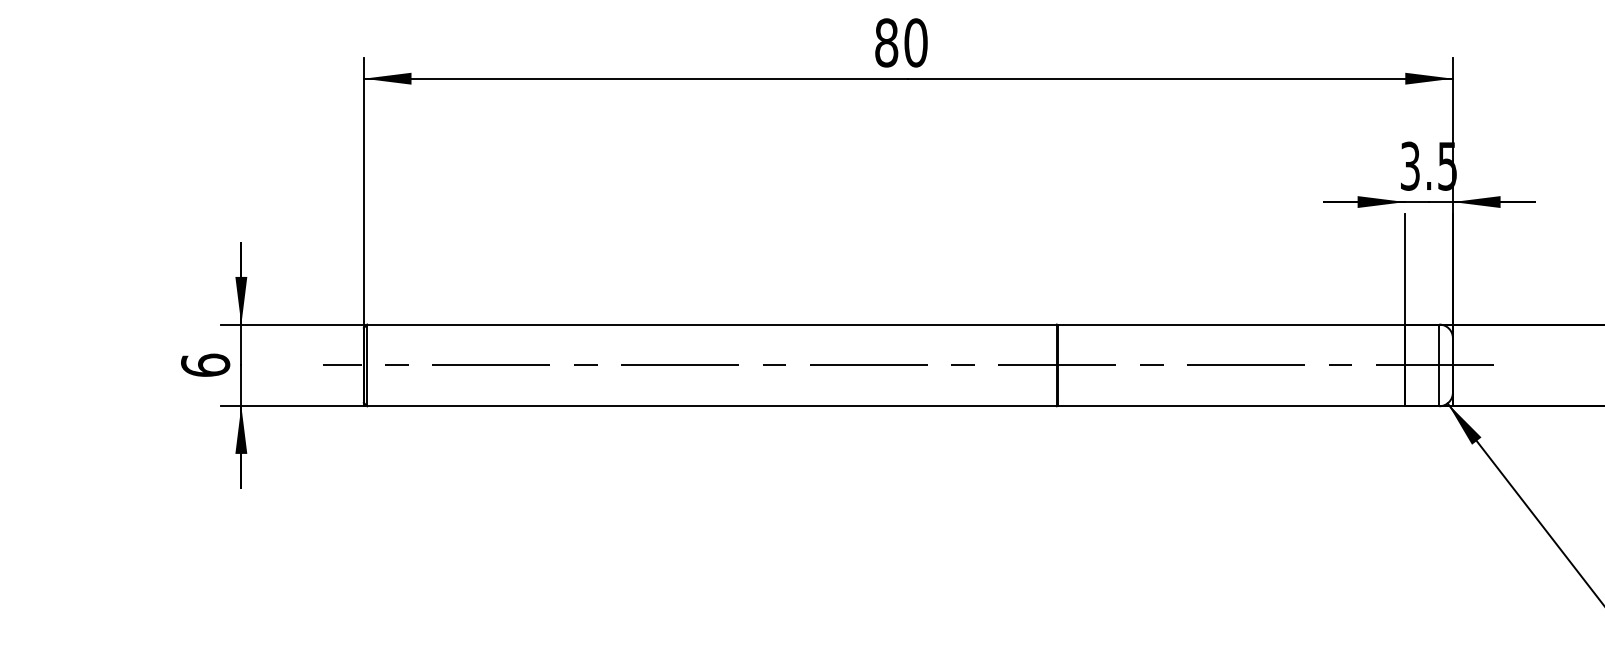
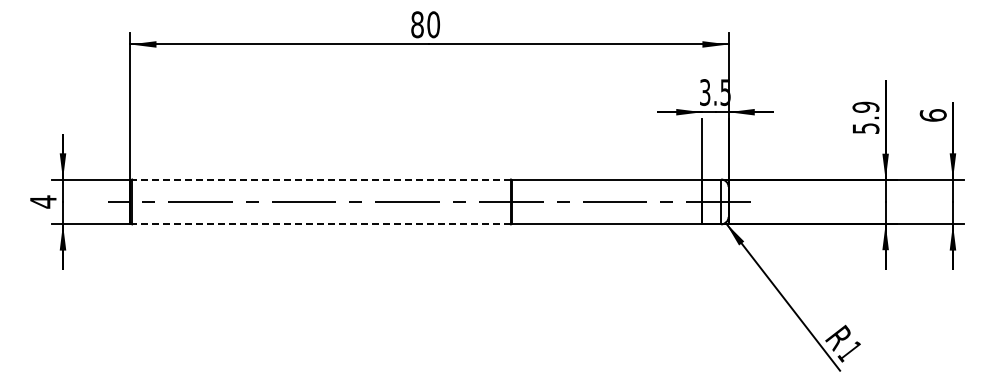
line: (711, 324) -> (321, 179), solid -> dashed
text: (204, 364) -> (42, 201), 6 -> 4
line: (711, 406) -> (321, 224), solid -> dashed

